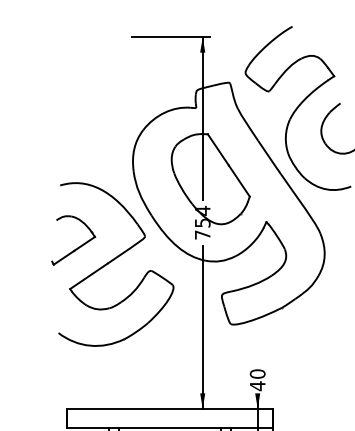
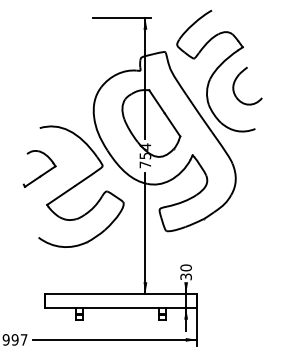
part: (76, 247) -> (41, 174), moved
text: (256, 385) -> (185, 276), 40 -> 30

